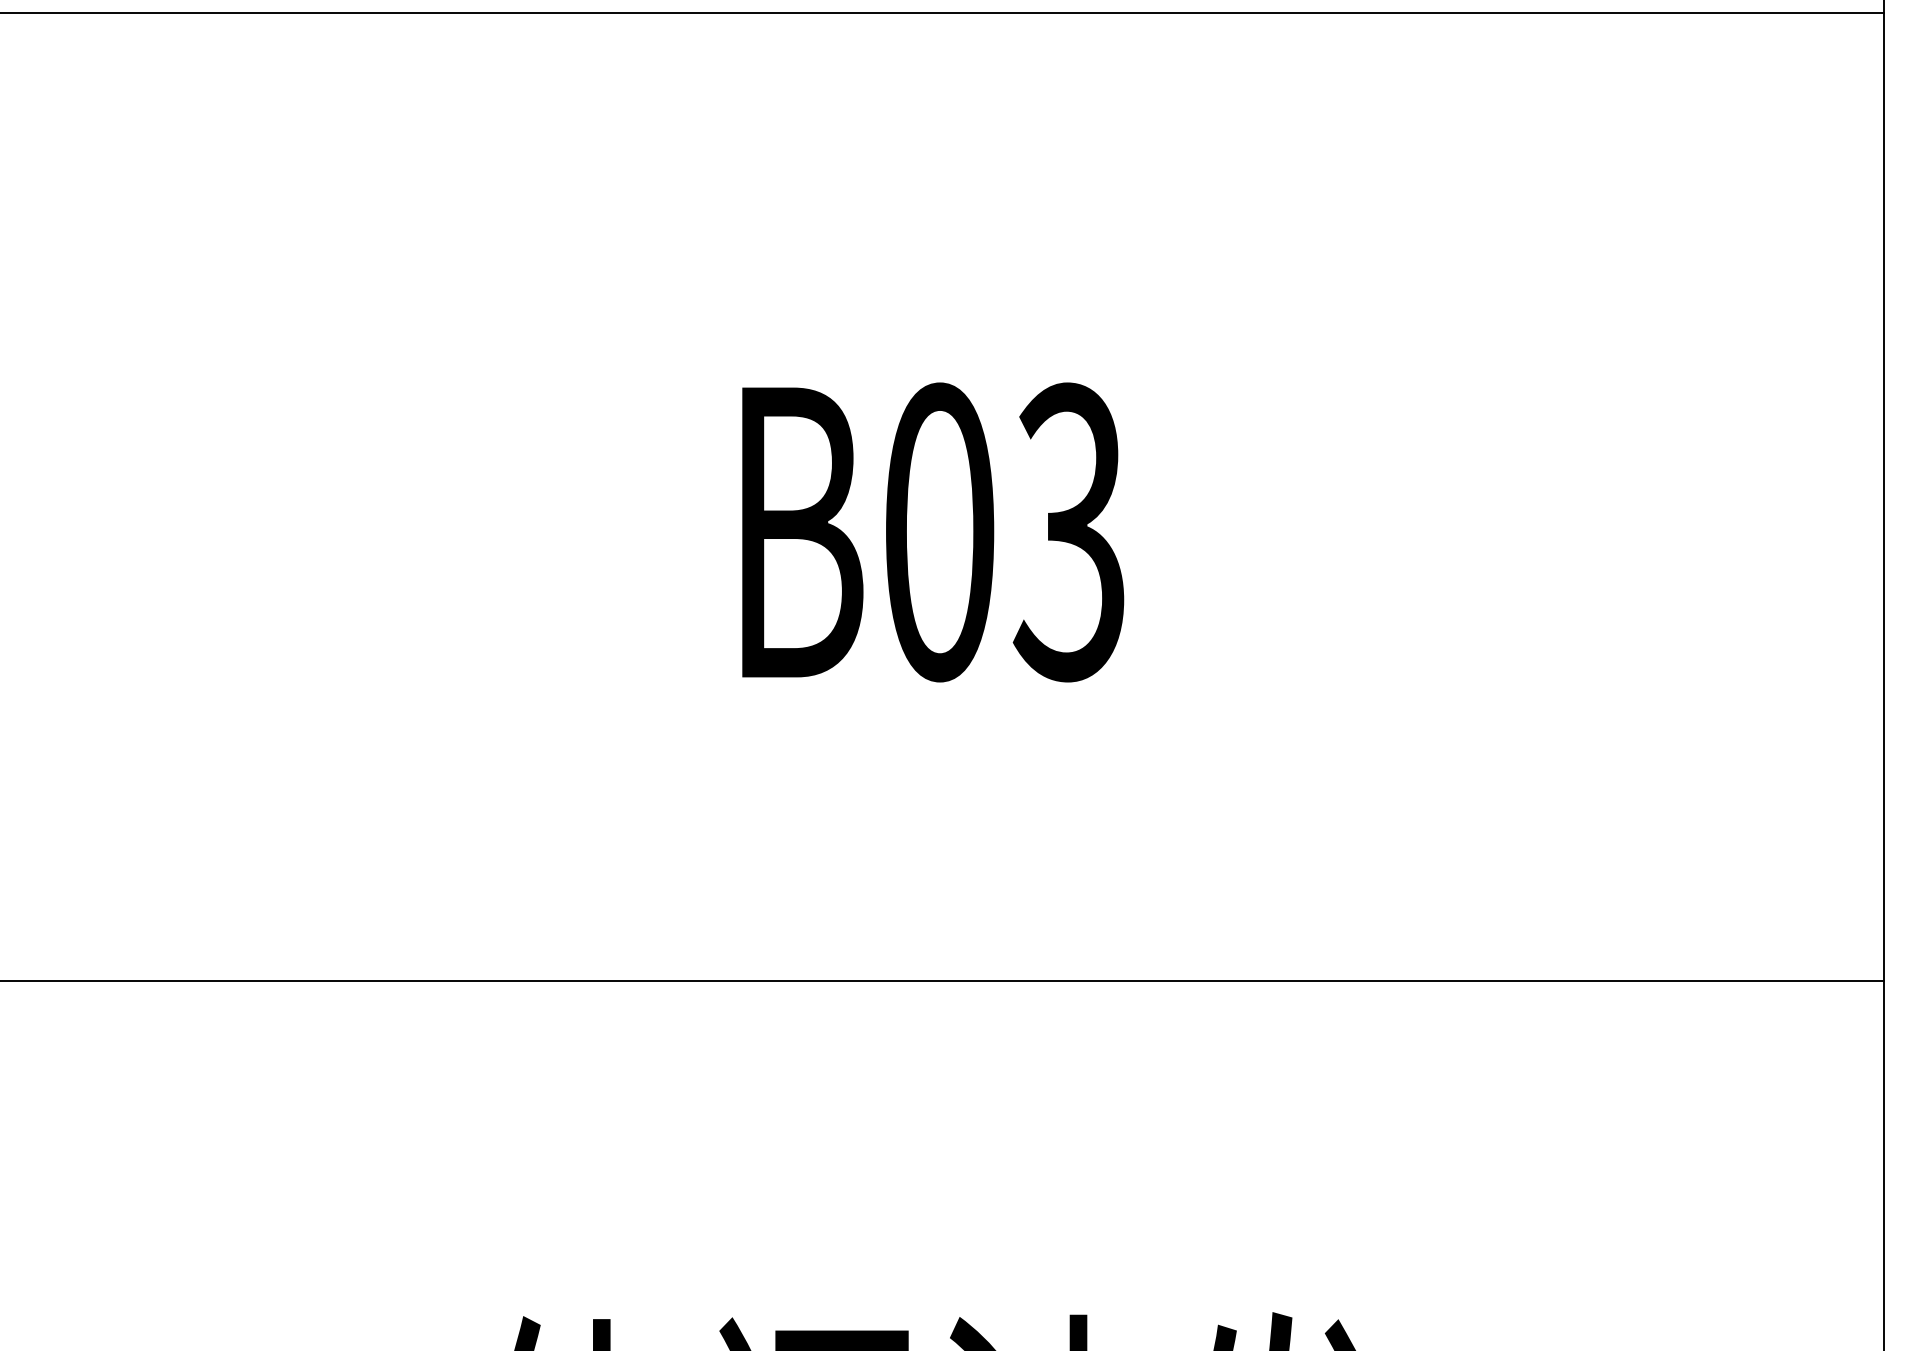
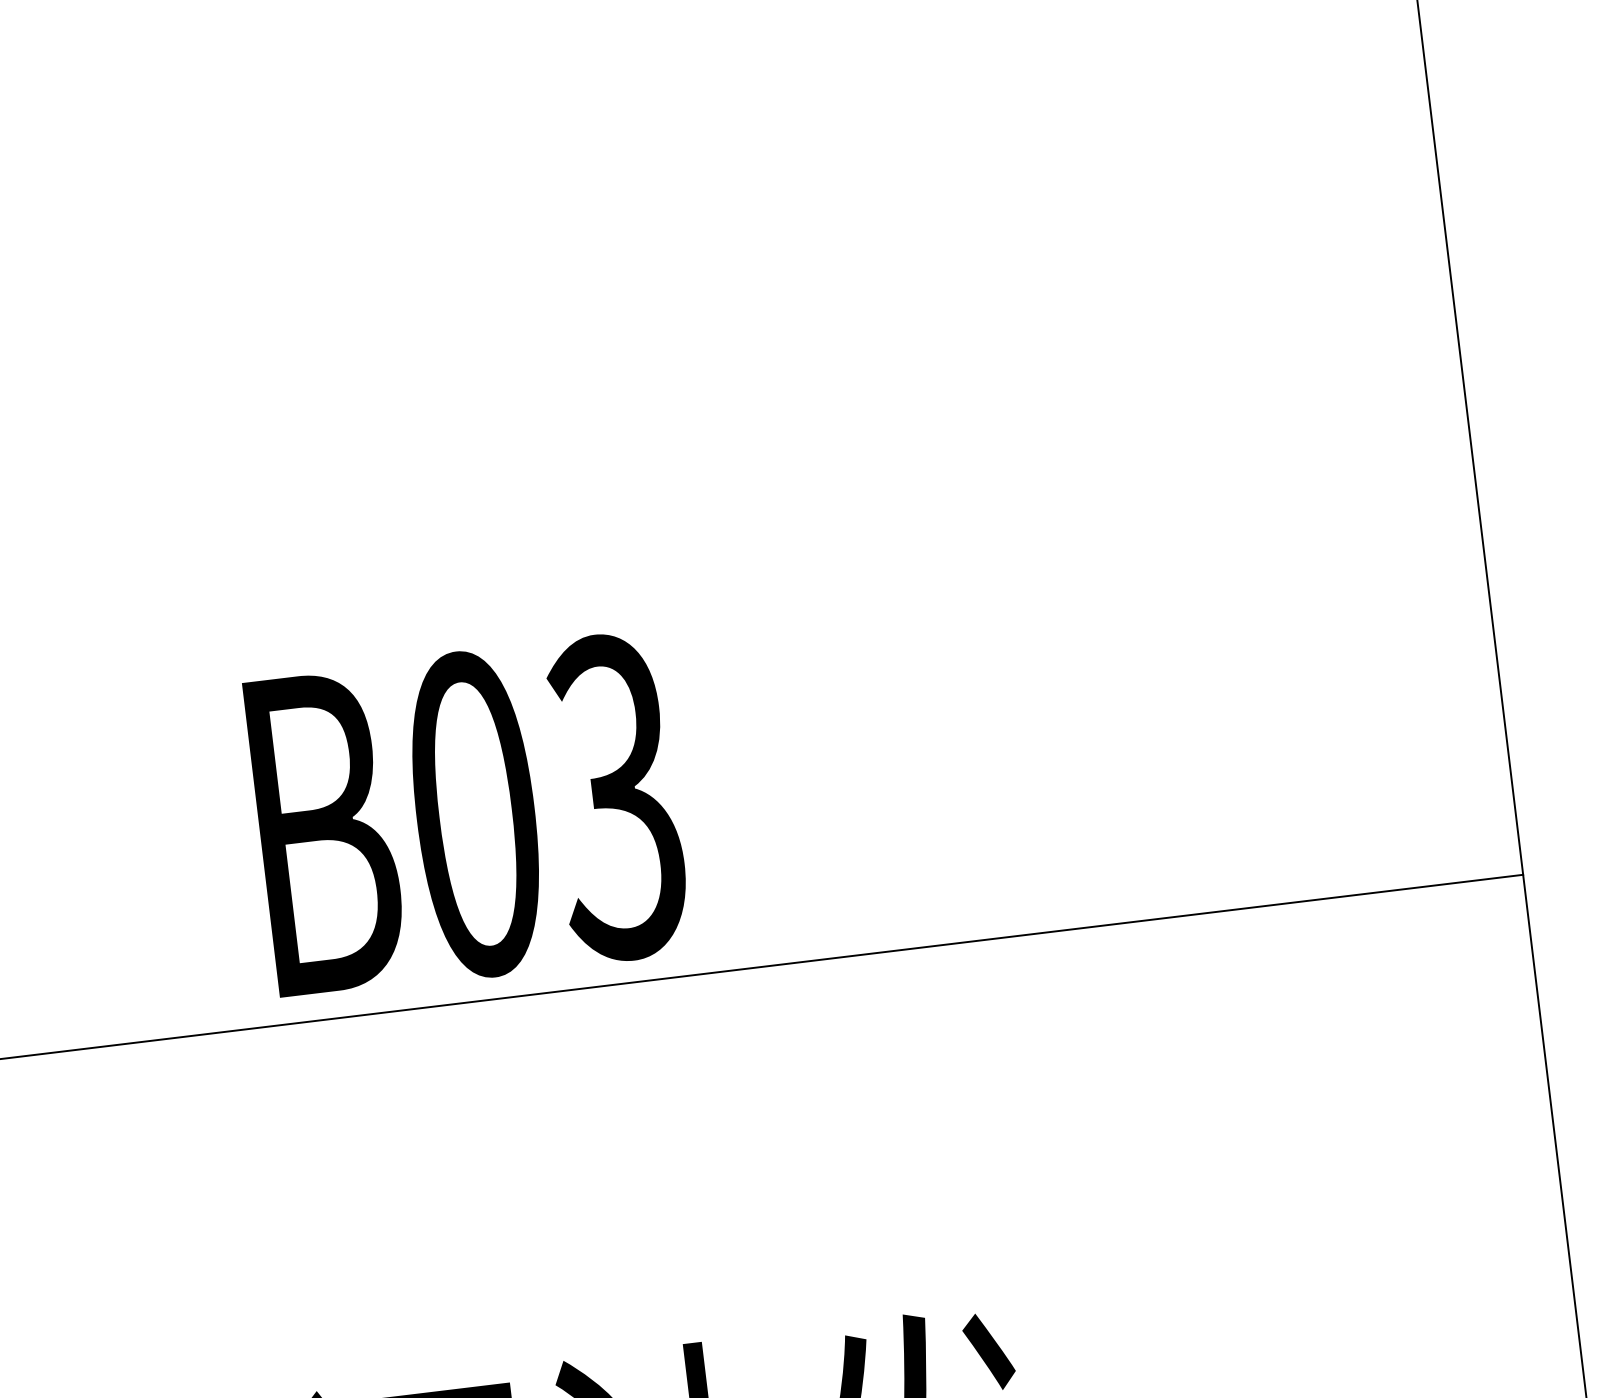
text: (933, 532) -> (468, 815), moved

